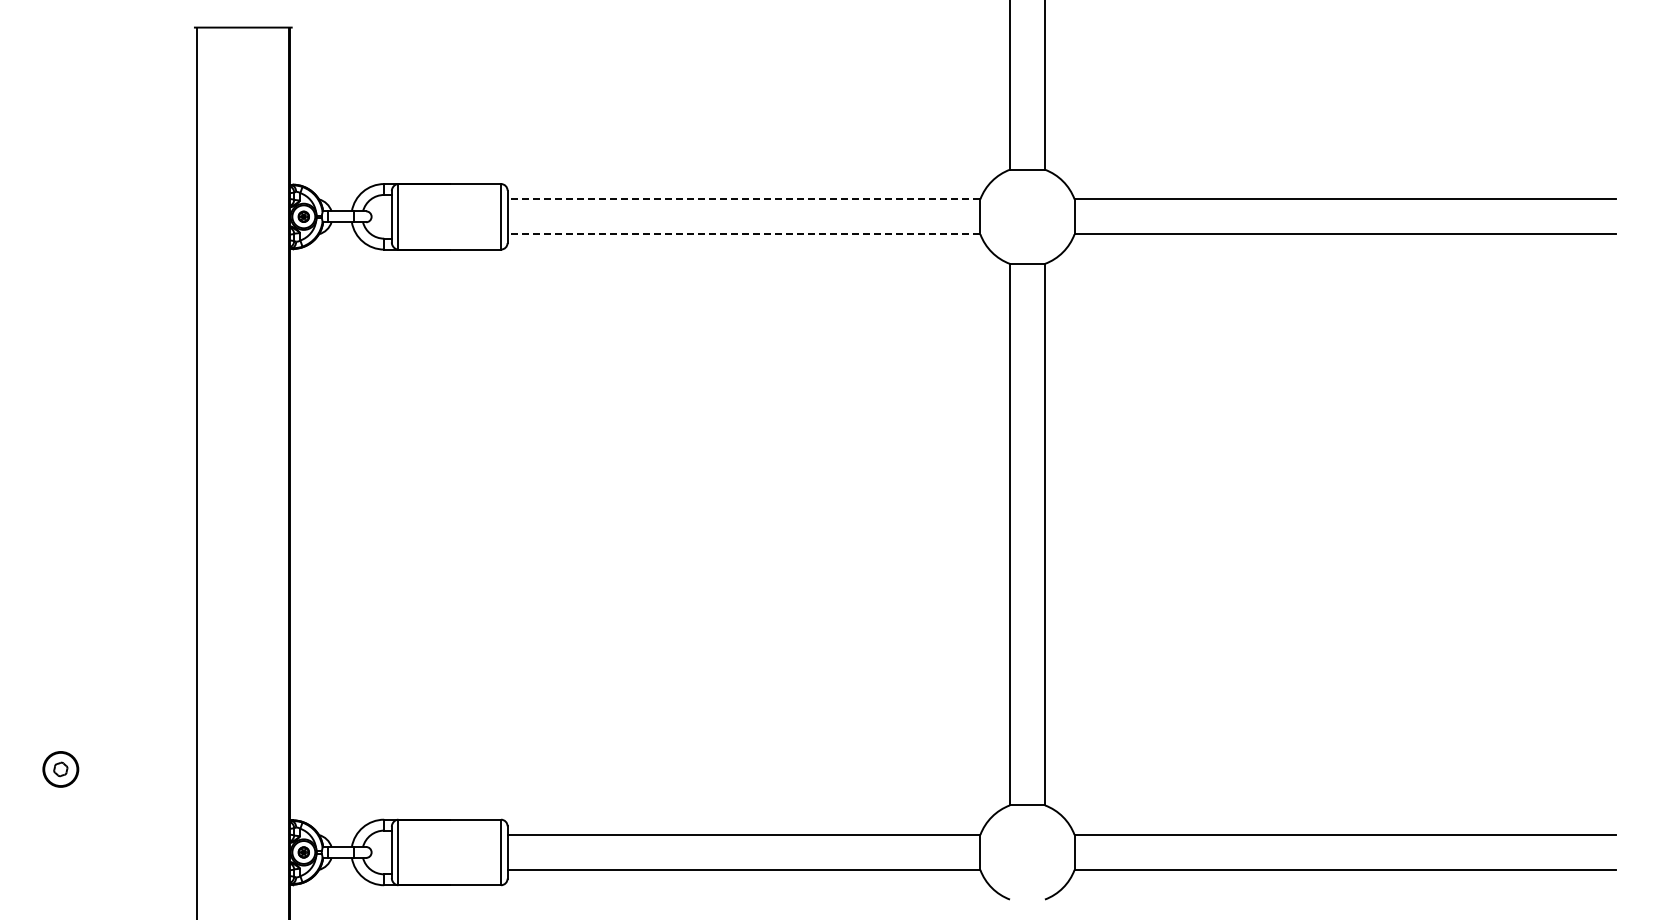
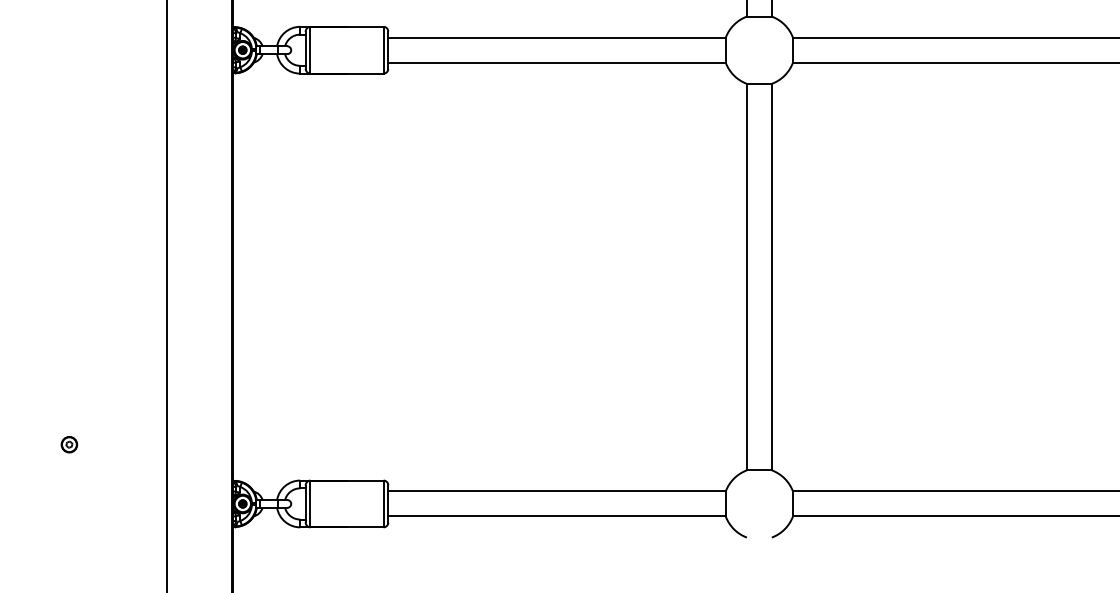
line: (743, 199) -> (556, 37), dashed -> solid
line: (743, 234) -> (556, 62), dashed -> solid
part: (60, 769) -> (69, 444), size x0.62

